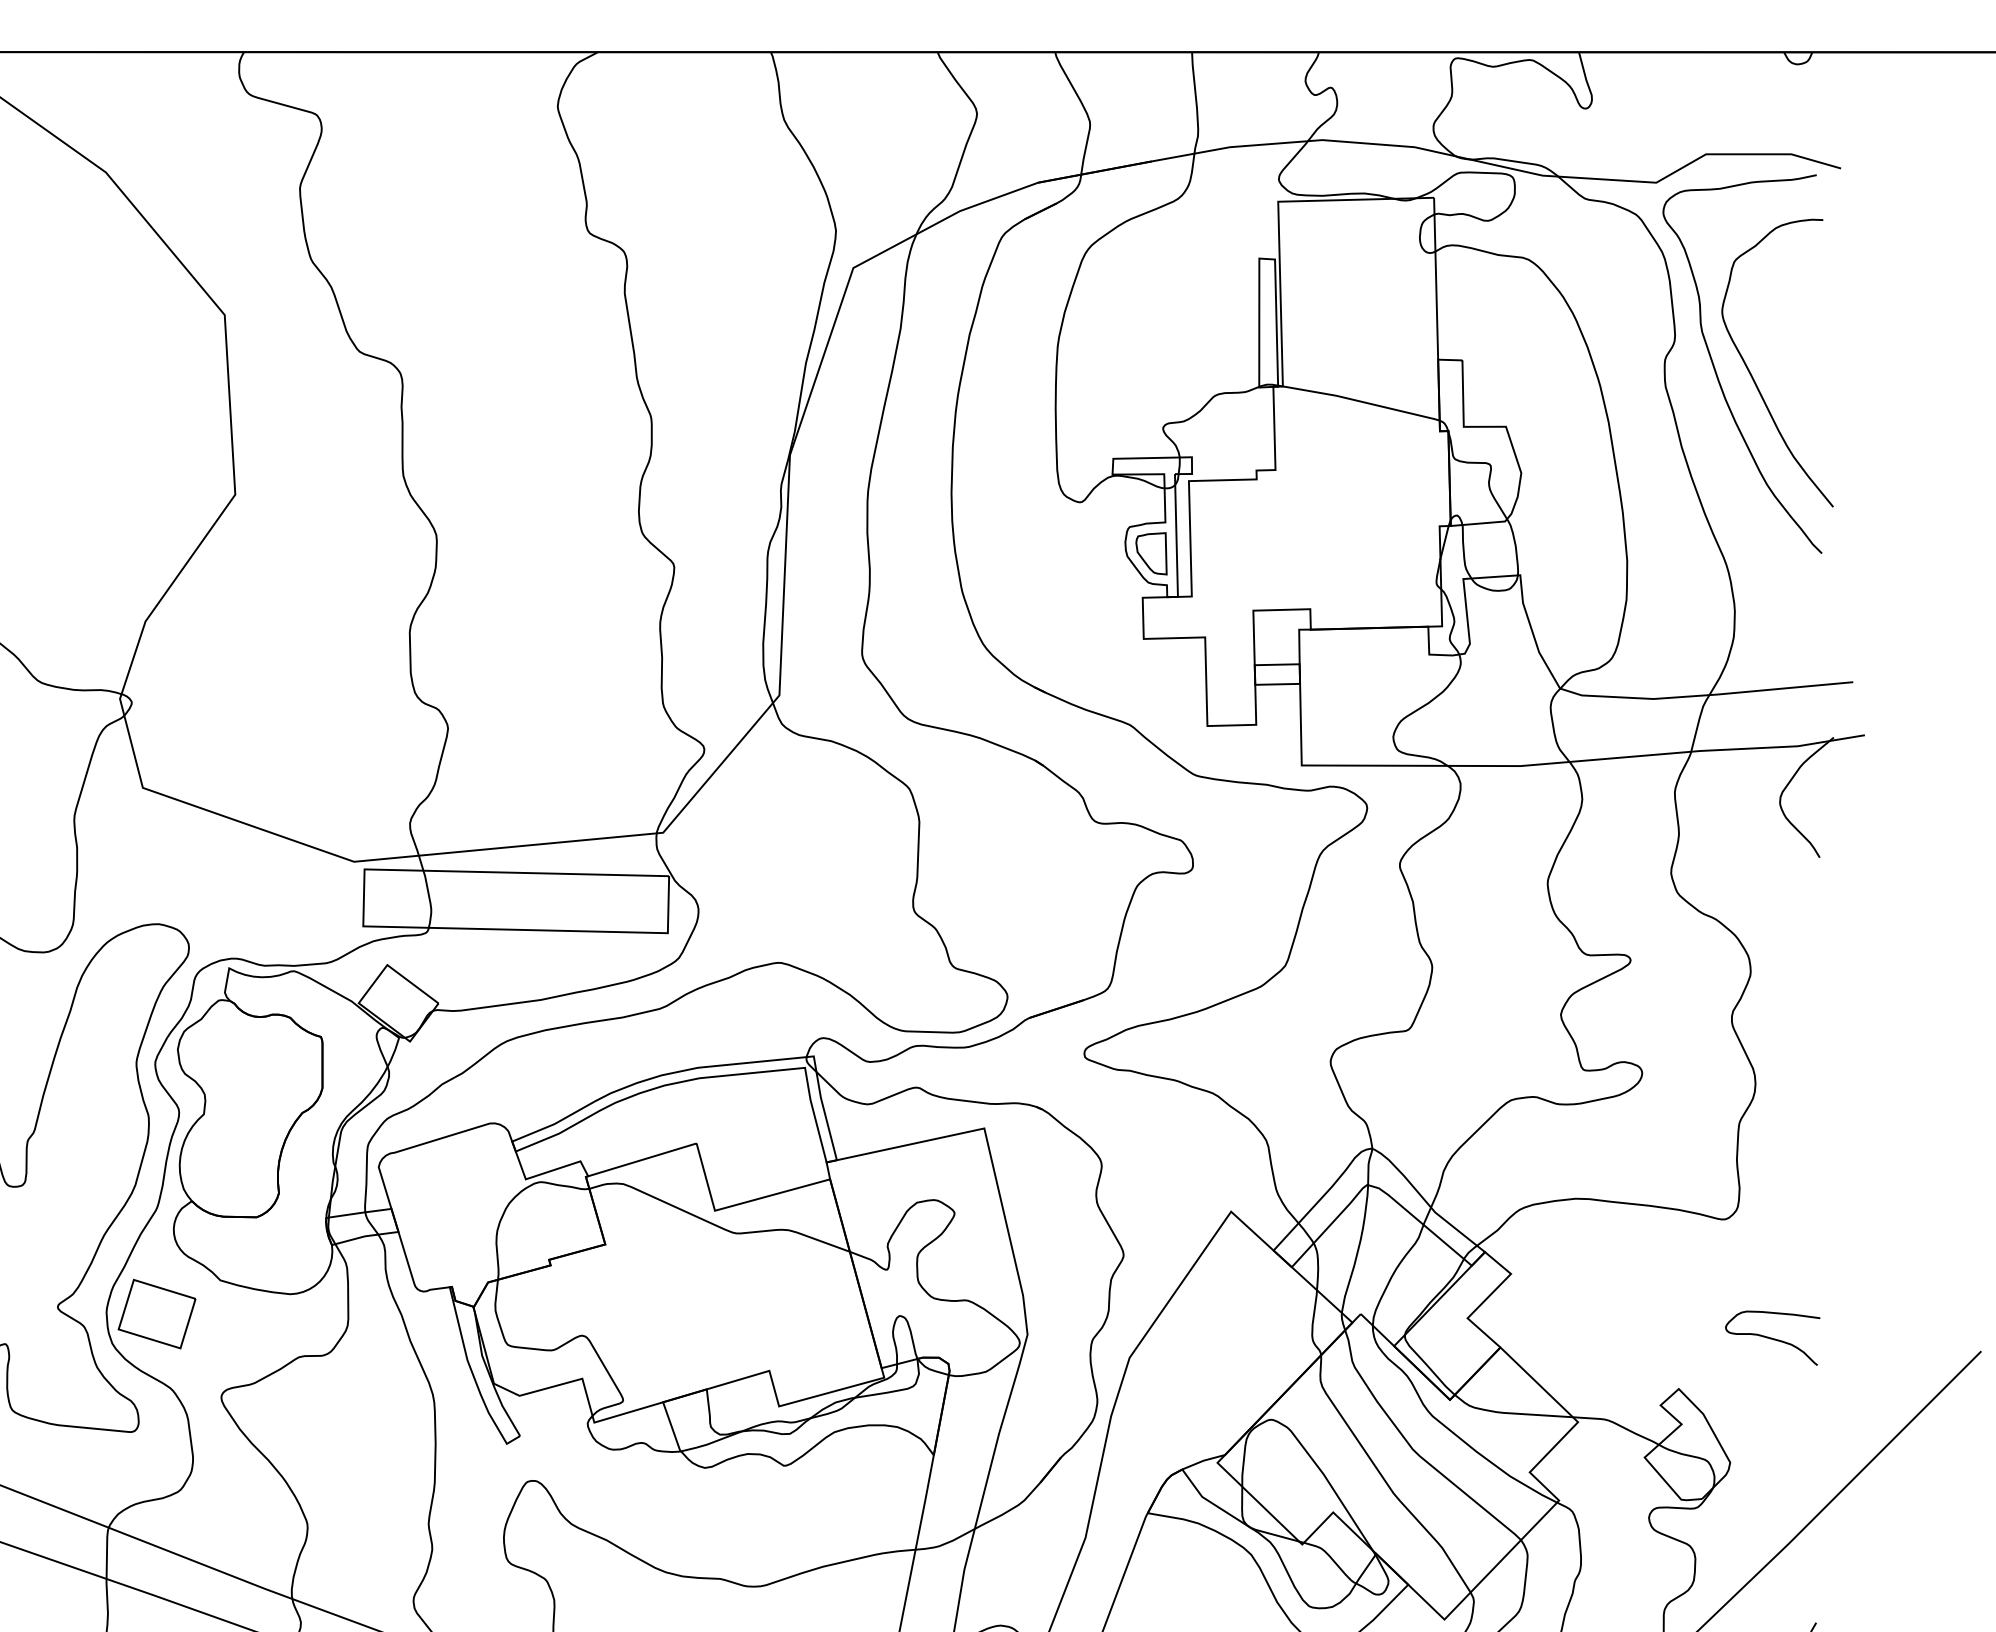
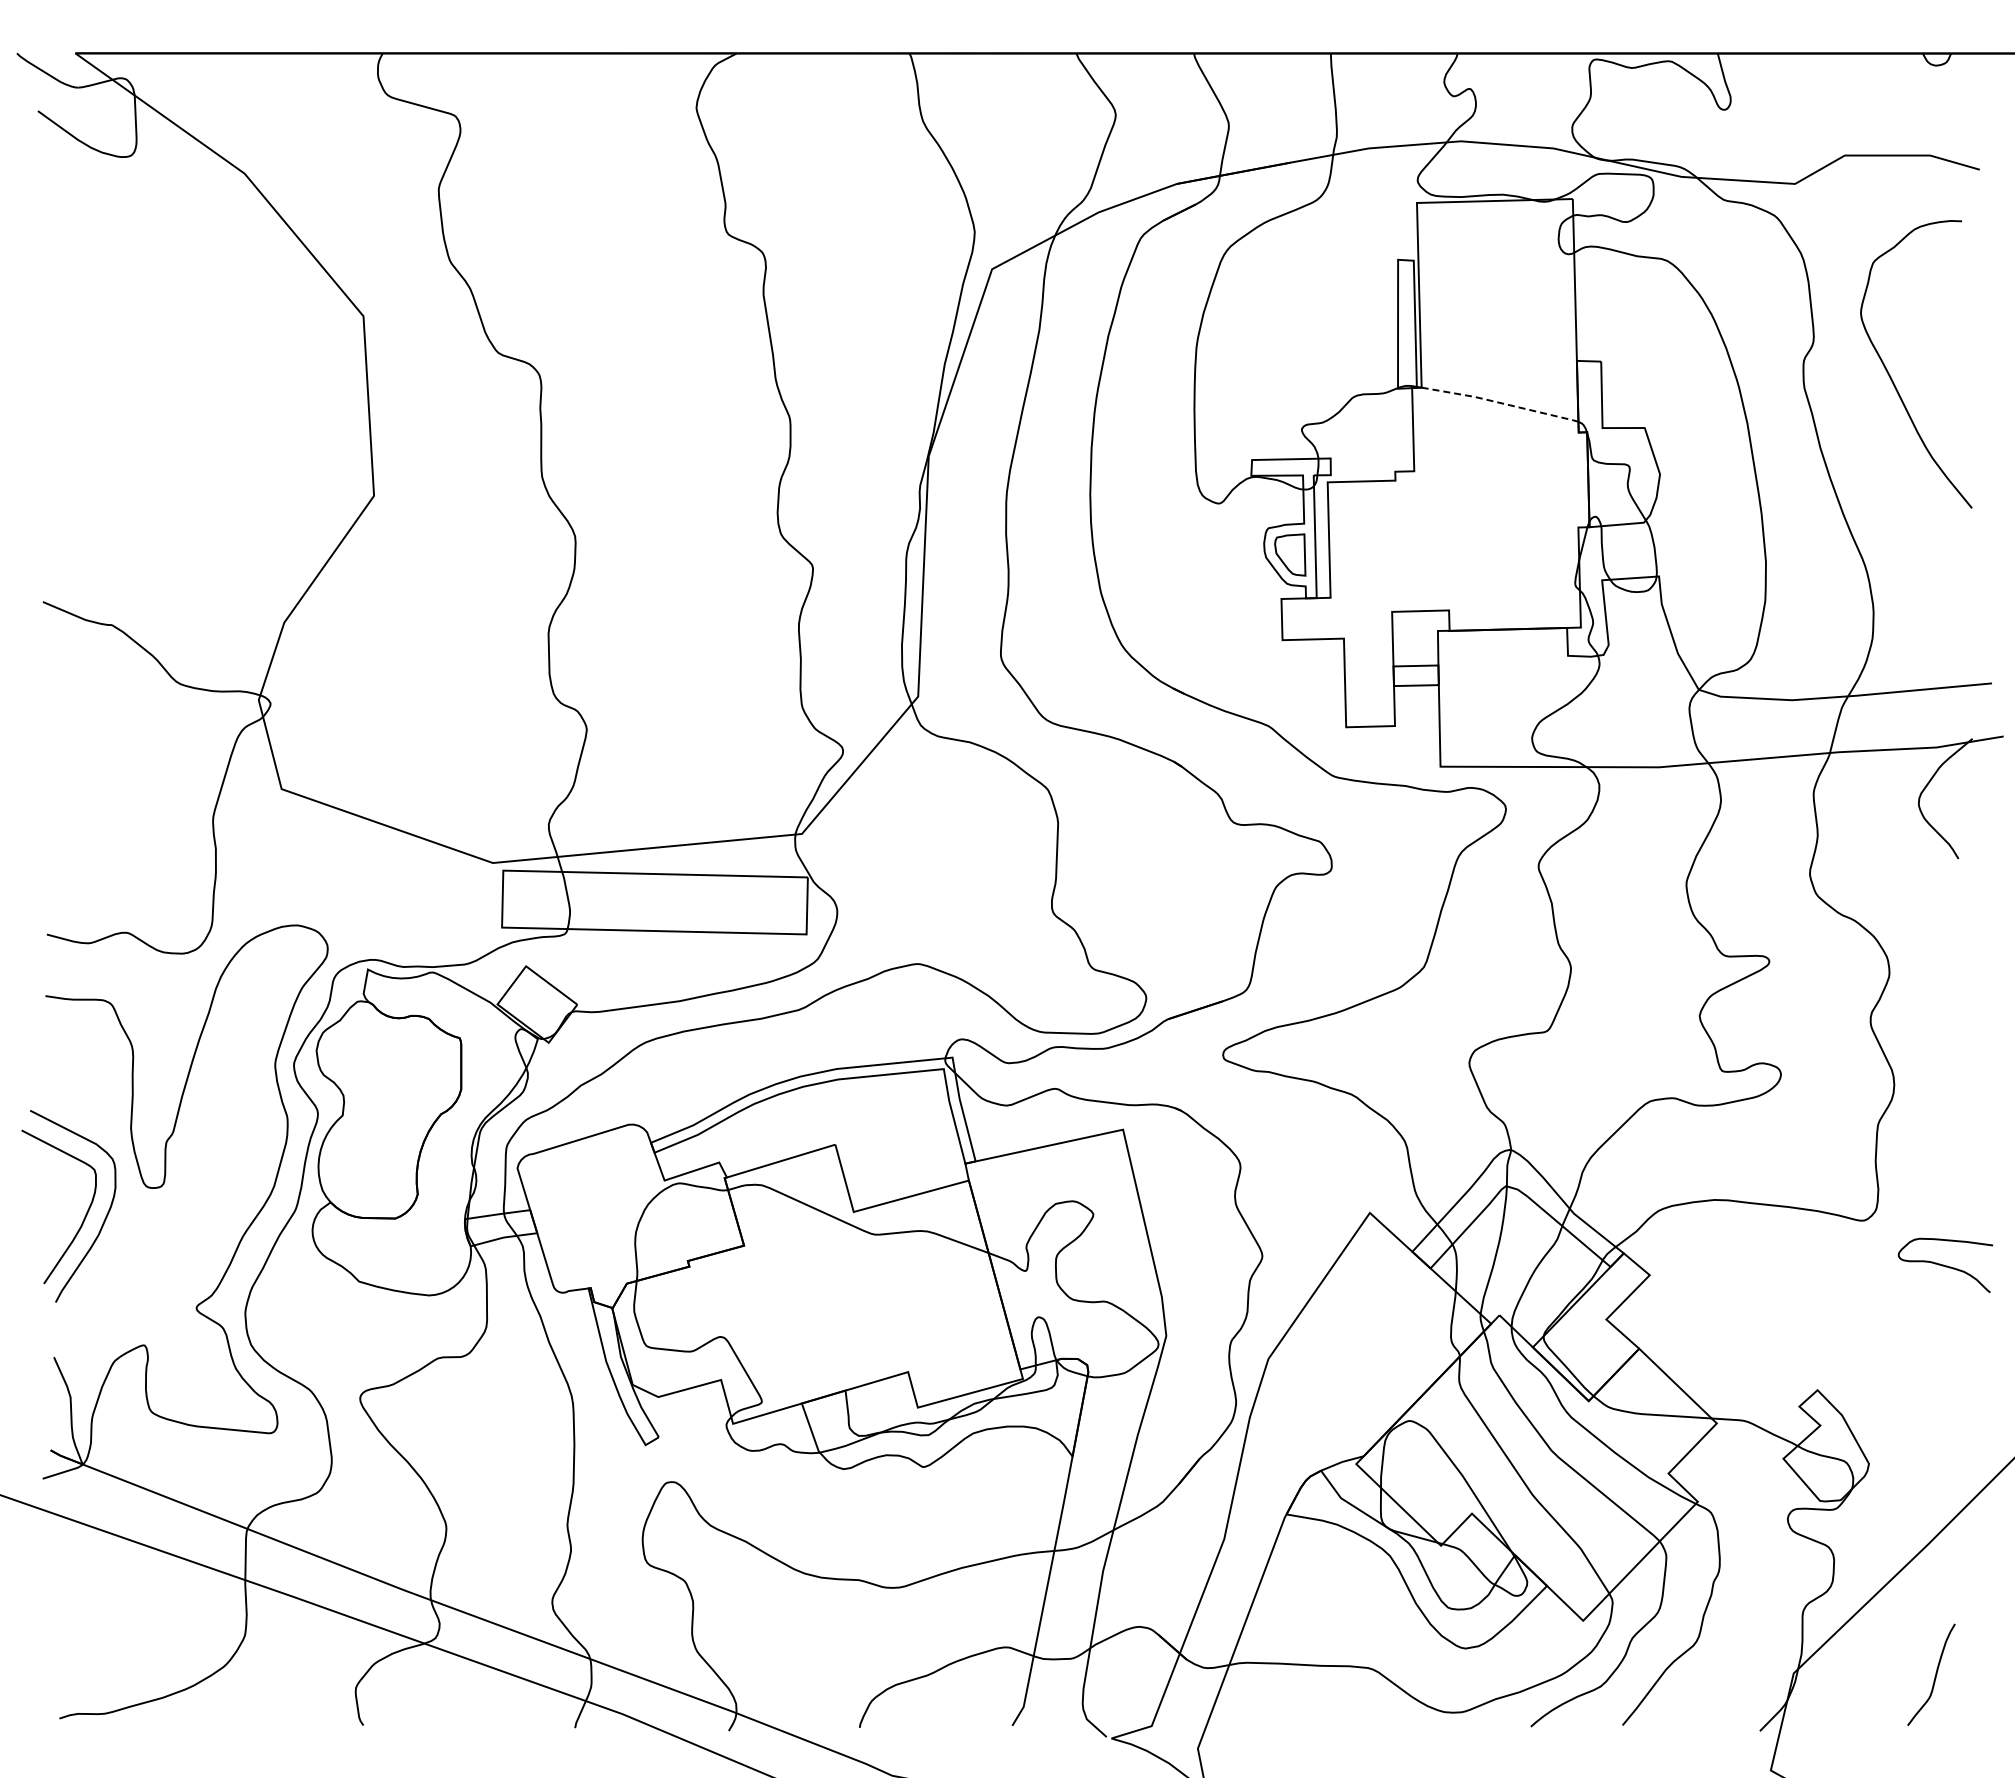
curve: (1716, 371) -> (1855, 372), removed
line: (1361, 401) -> (1500, 402), solid -> dashed
part: (156, 1314) -> (295, 1315), removed
curve: (1771, 1338) -> (1944, 1265), moved

